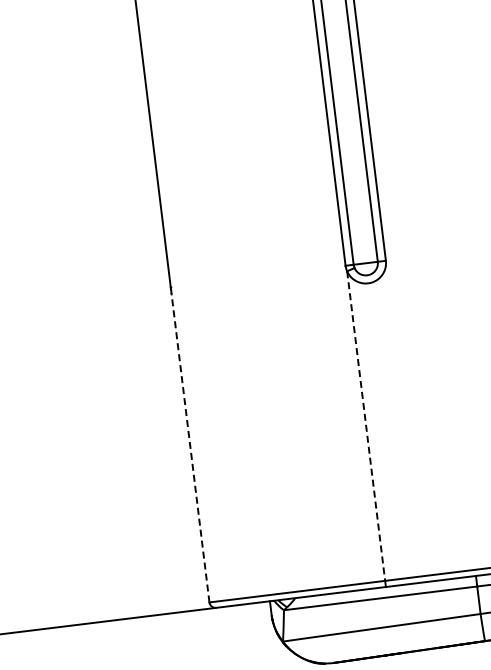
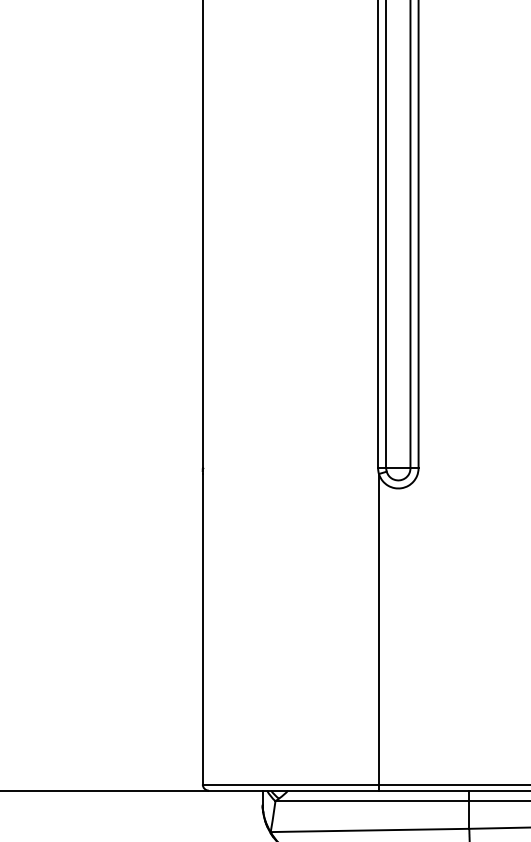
line: (366, 426) -> (379, 629), dashed -> solid
line: (190, 446) -> (202, 628), dashed -> solid

